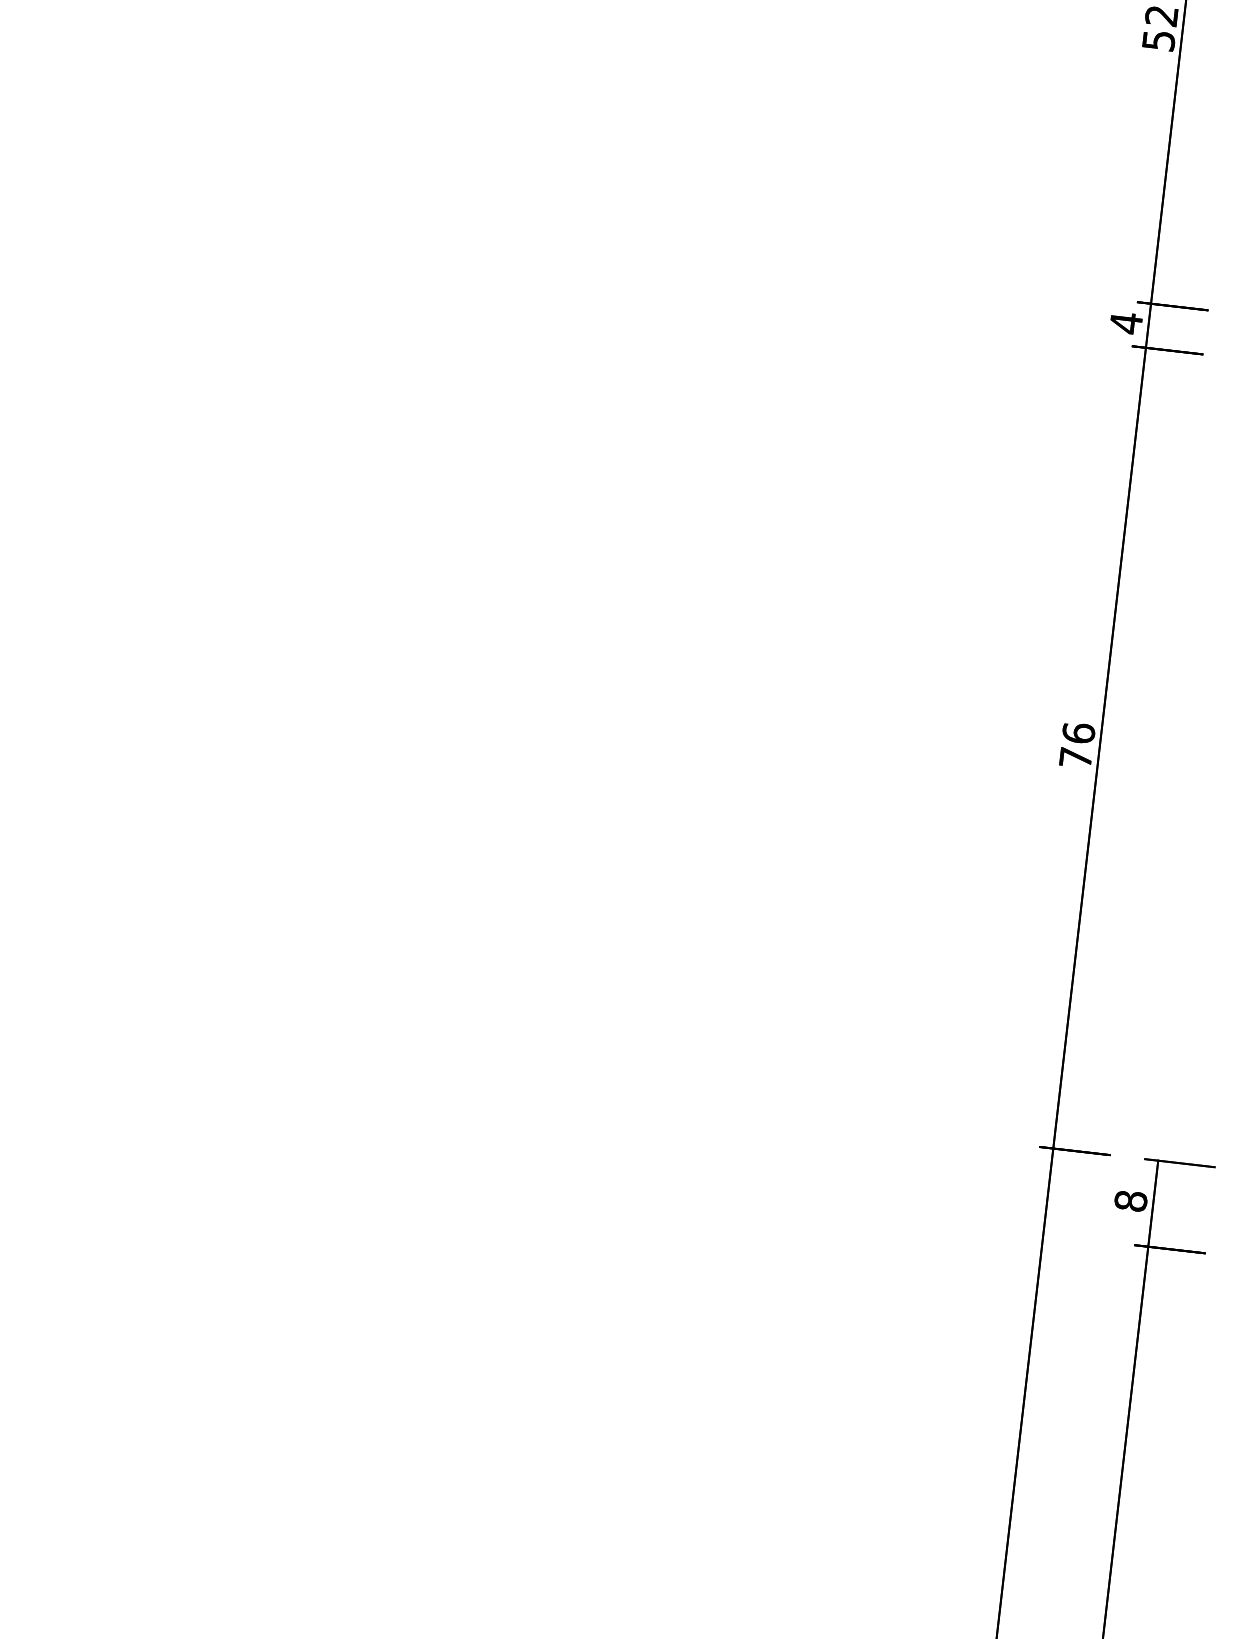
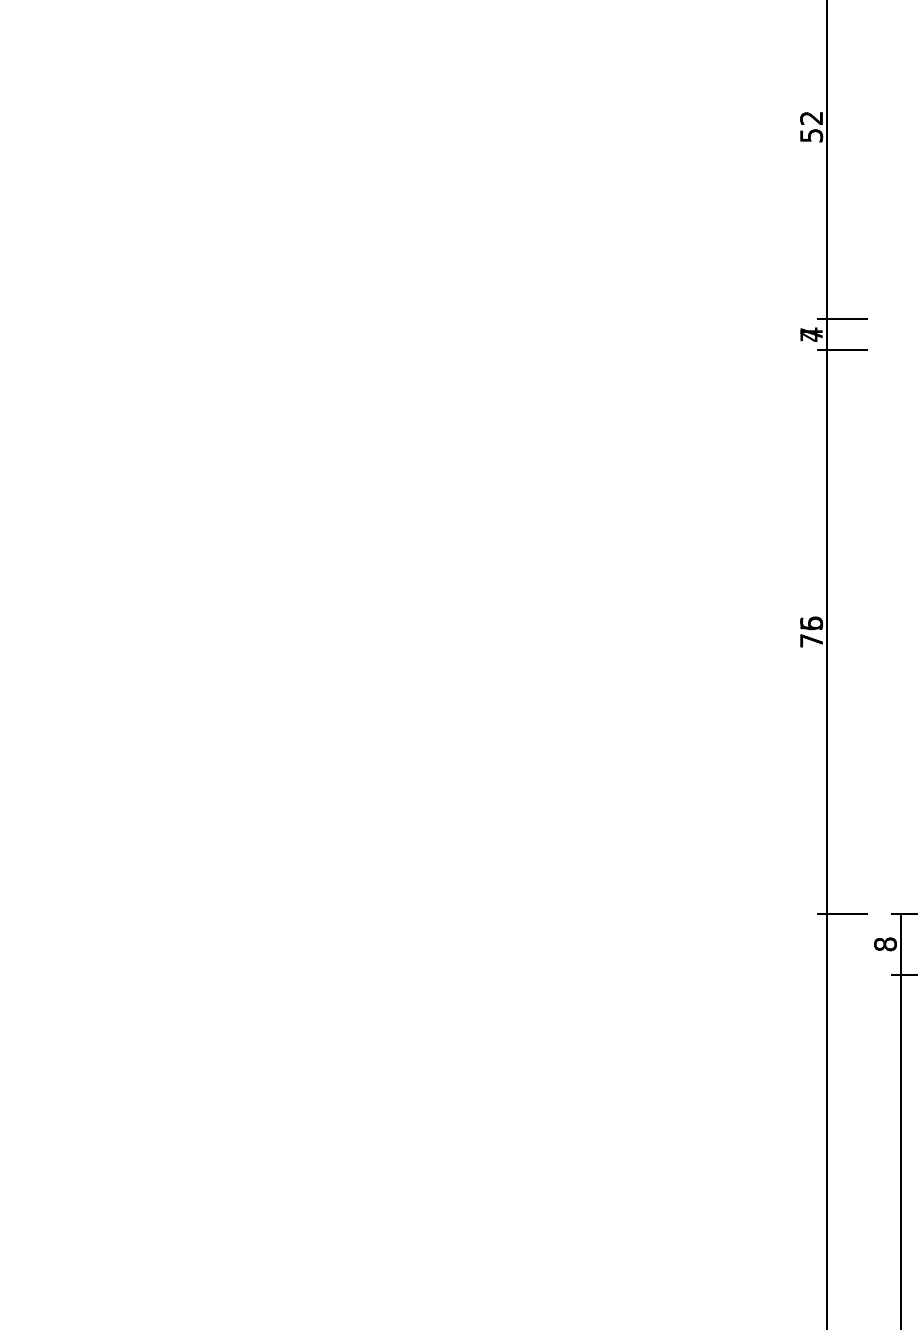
text: (1126, 322) -> (811, 334), 4 -> 7
text: (1078, 733) -> (811, 623), 76 -> 75

